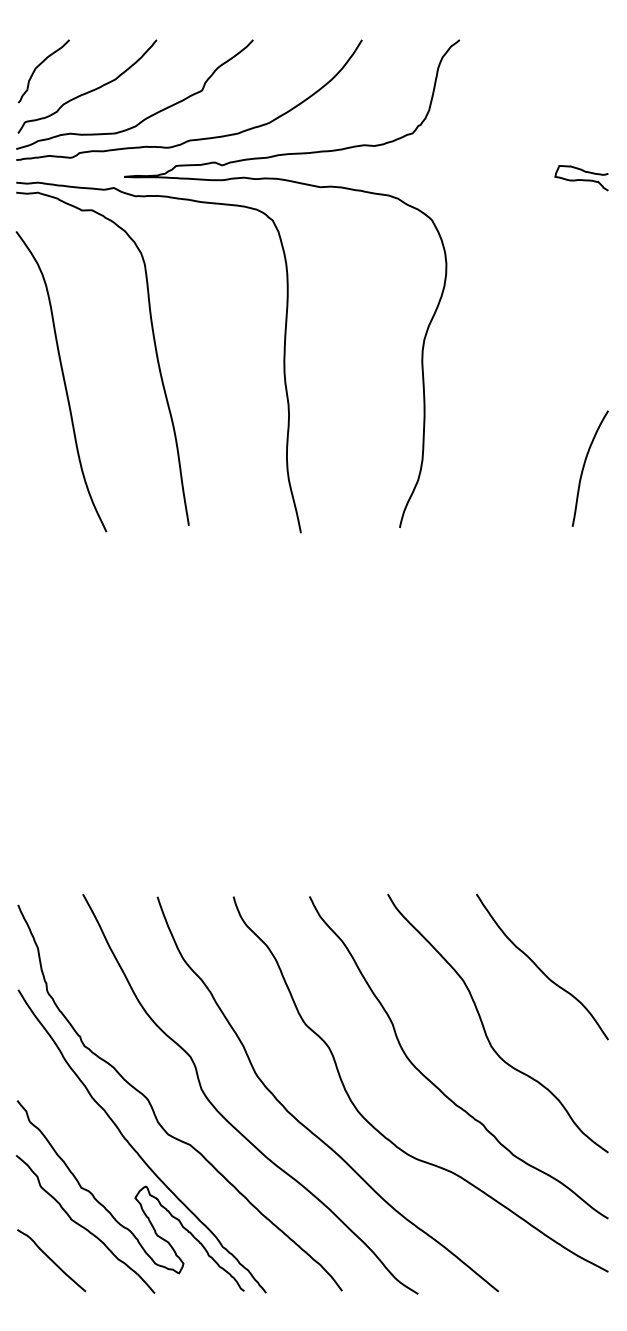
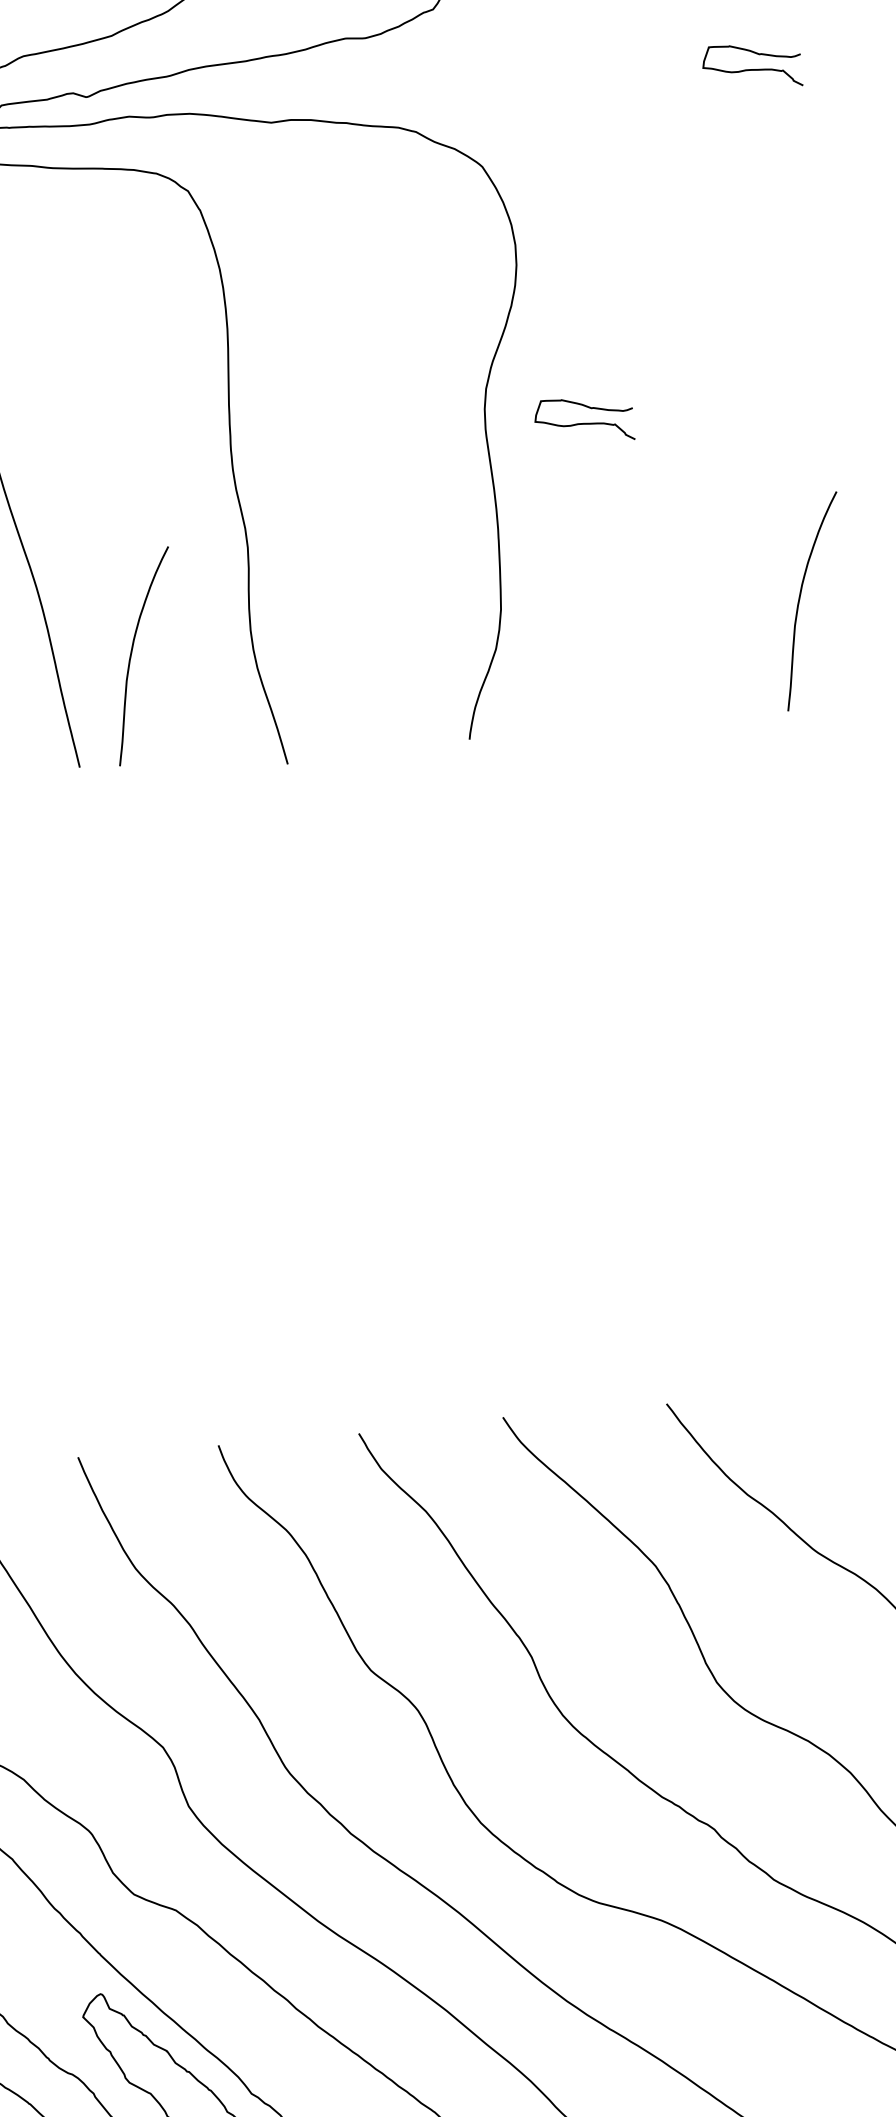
curve: (475, 362) -> (584, 422), added
curve: (222, 467) -> (132, 654), added

